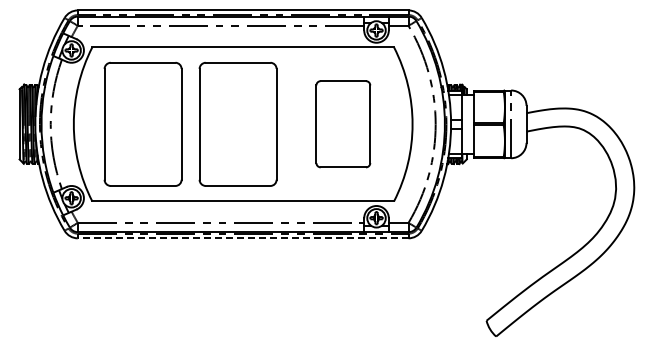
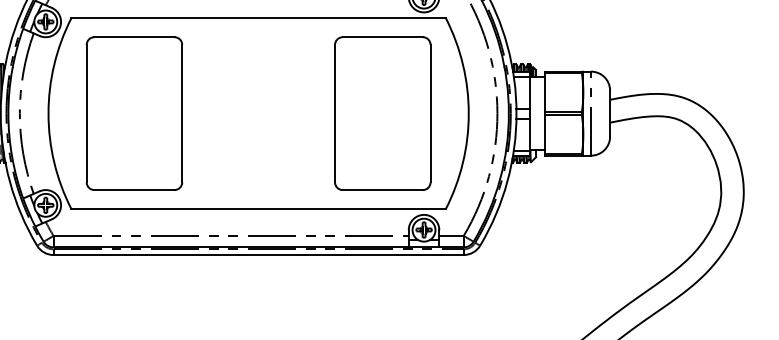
part: (343, 123) -> (383, 112), size x1.43
part: (237, 124) -> (251, 113), removed
line: (242, 238) -> (257, 255), dashed -> solid

